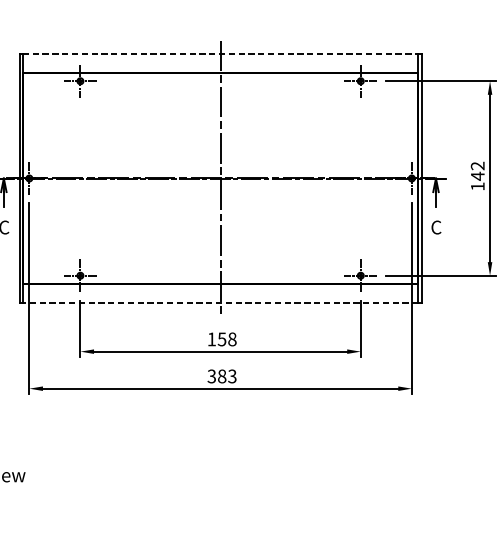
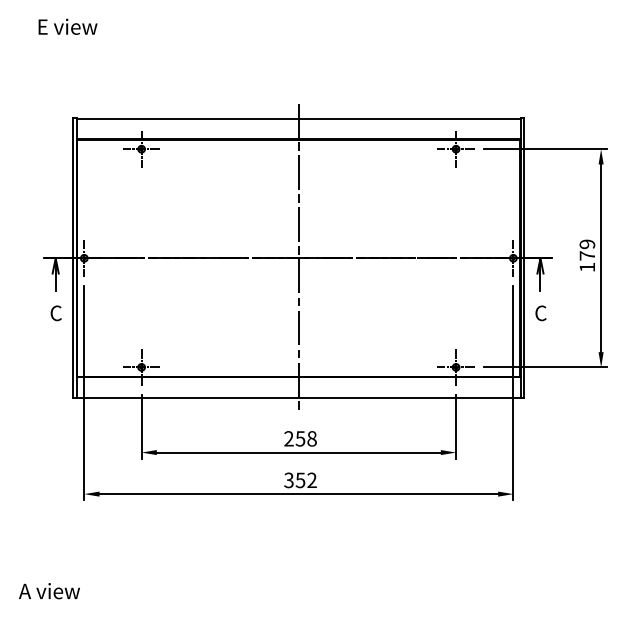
line: (220, 53) -> (298, 118), dashed -> solid
text: (477, 171) -> (587, 250), 142 -> 179
line: (220, 302) -> (298, 397), dashed -> solid
text: (211, 339) -> (288, 438), 158 -> 258
text: (226, 376) -> (305, 480), 383 -> 352

